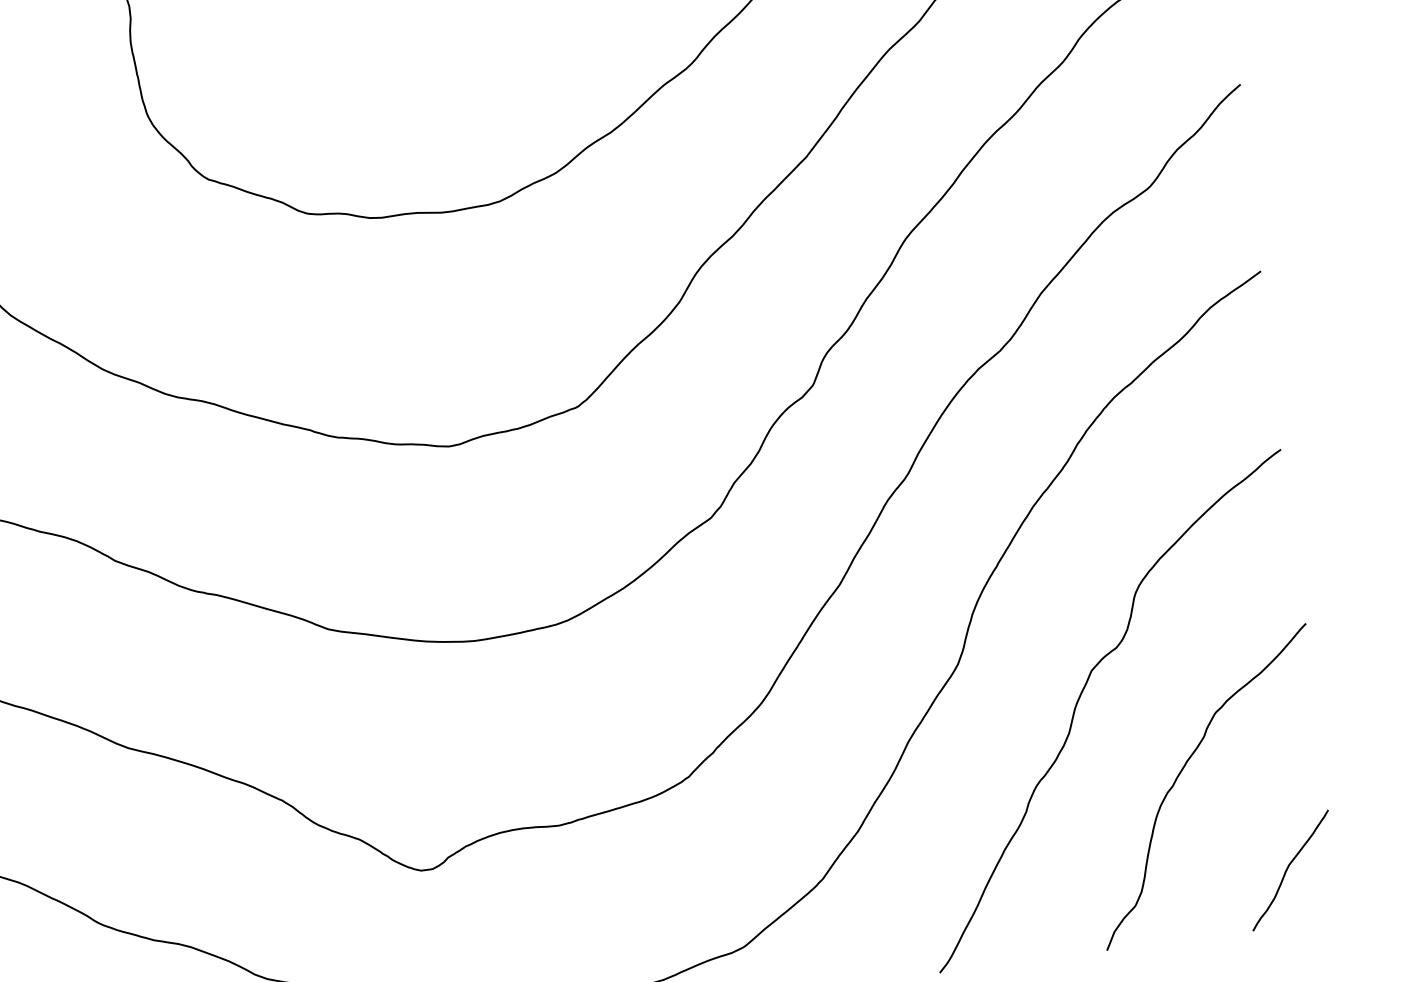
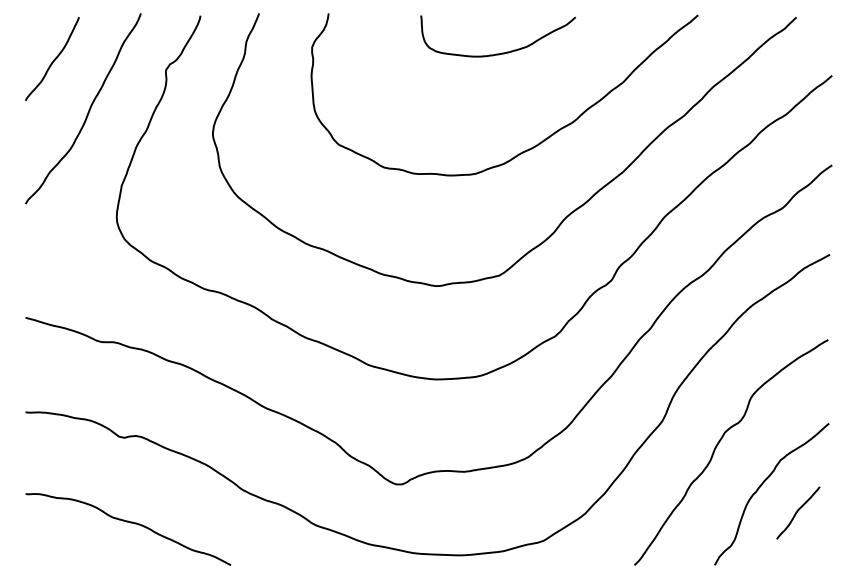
curve: (1290, 867) -> (798, 511), moved

